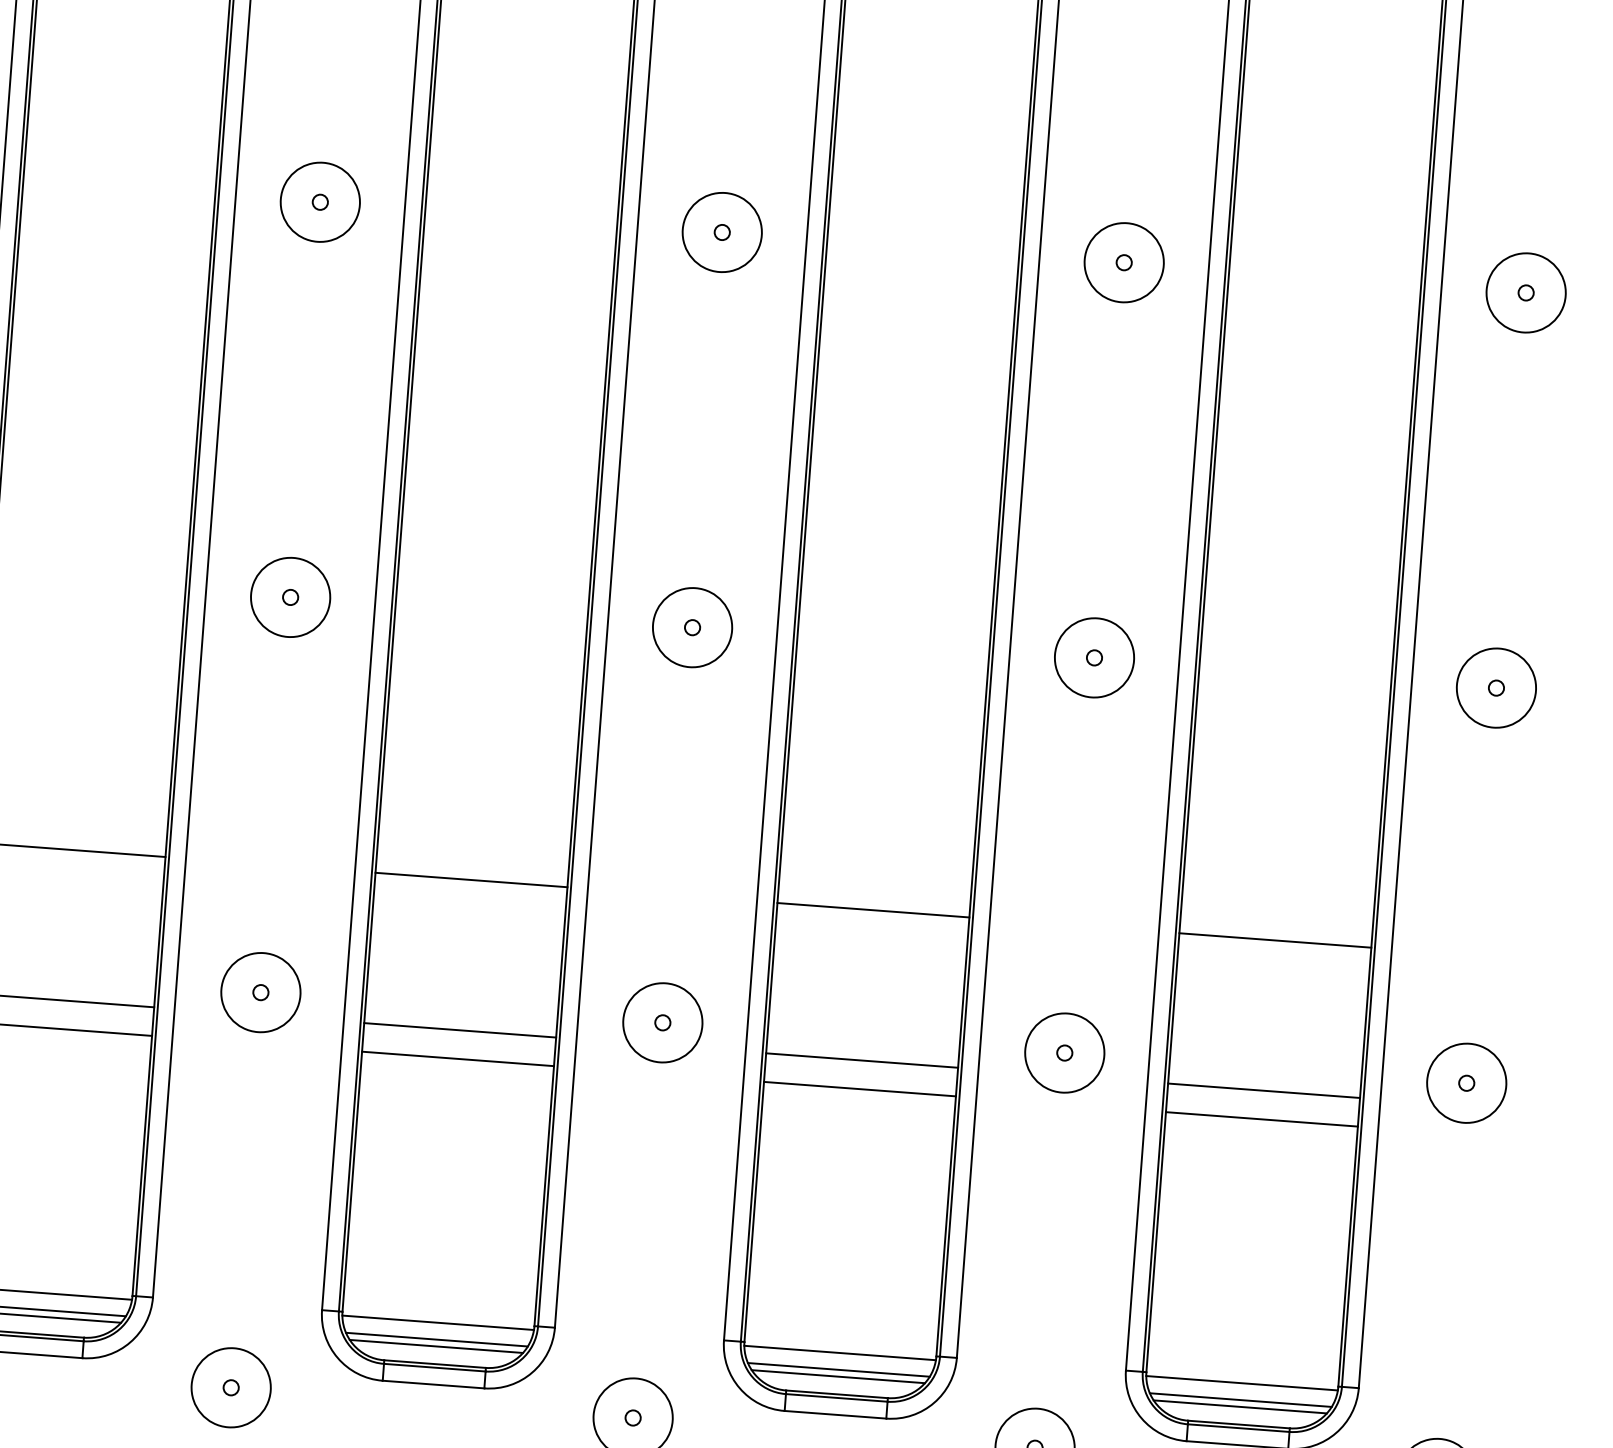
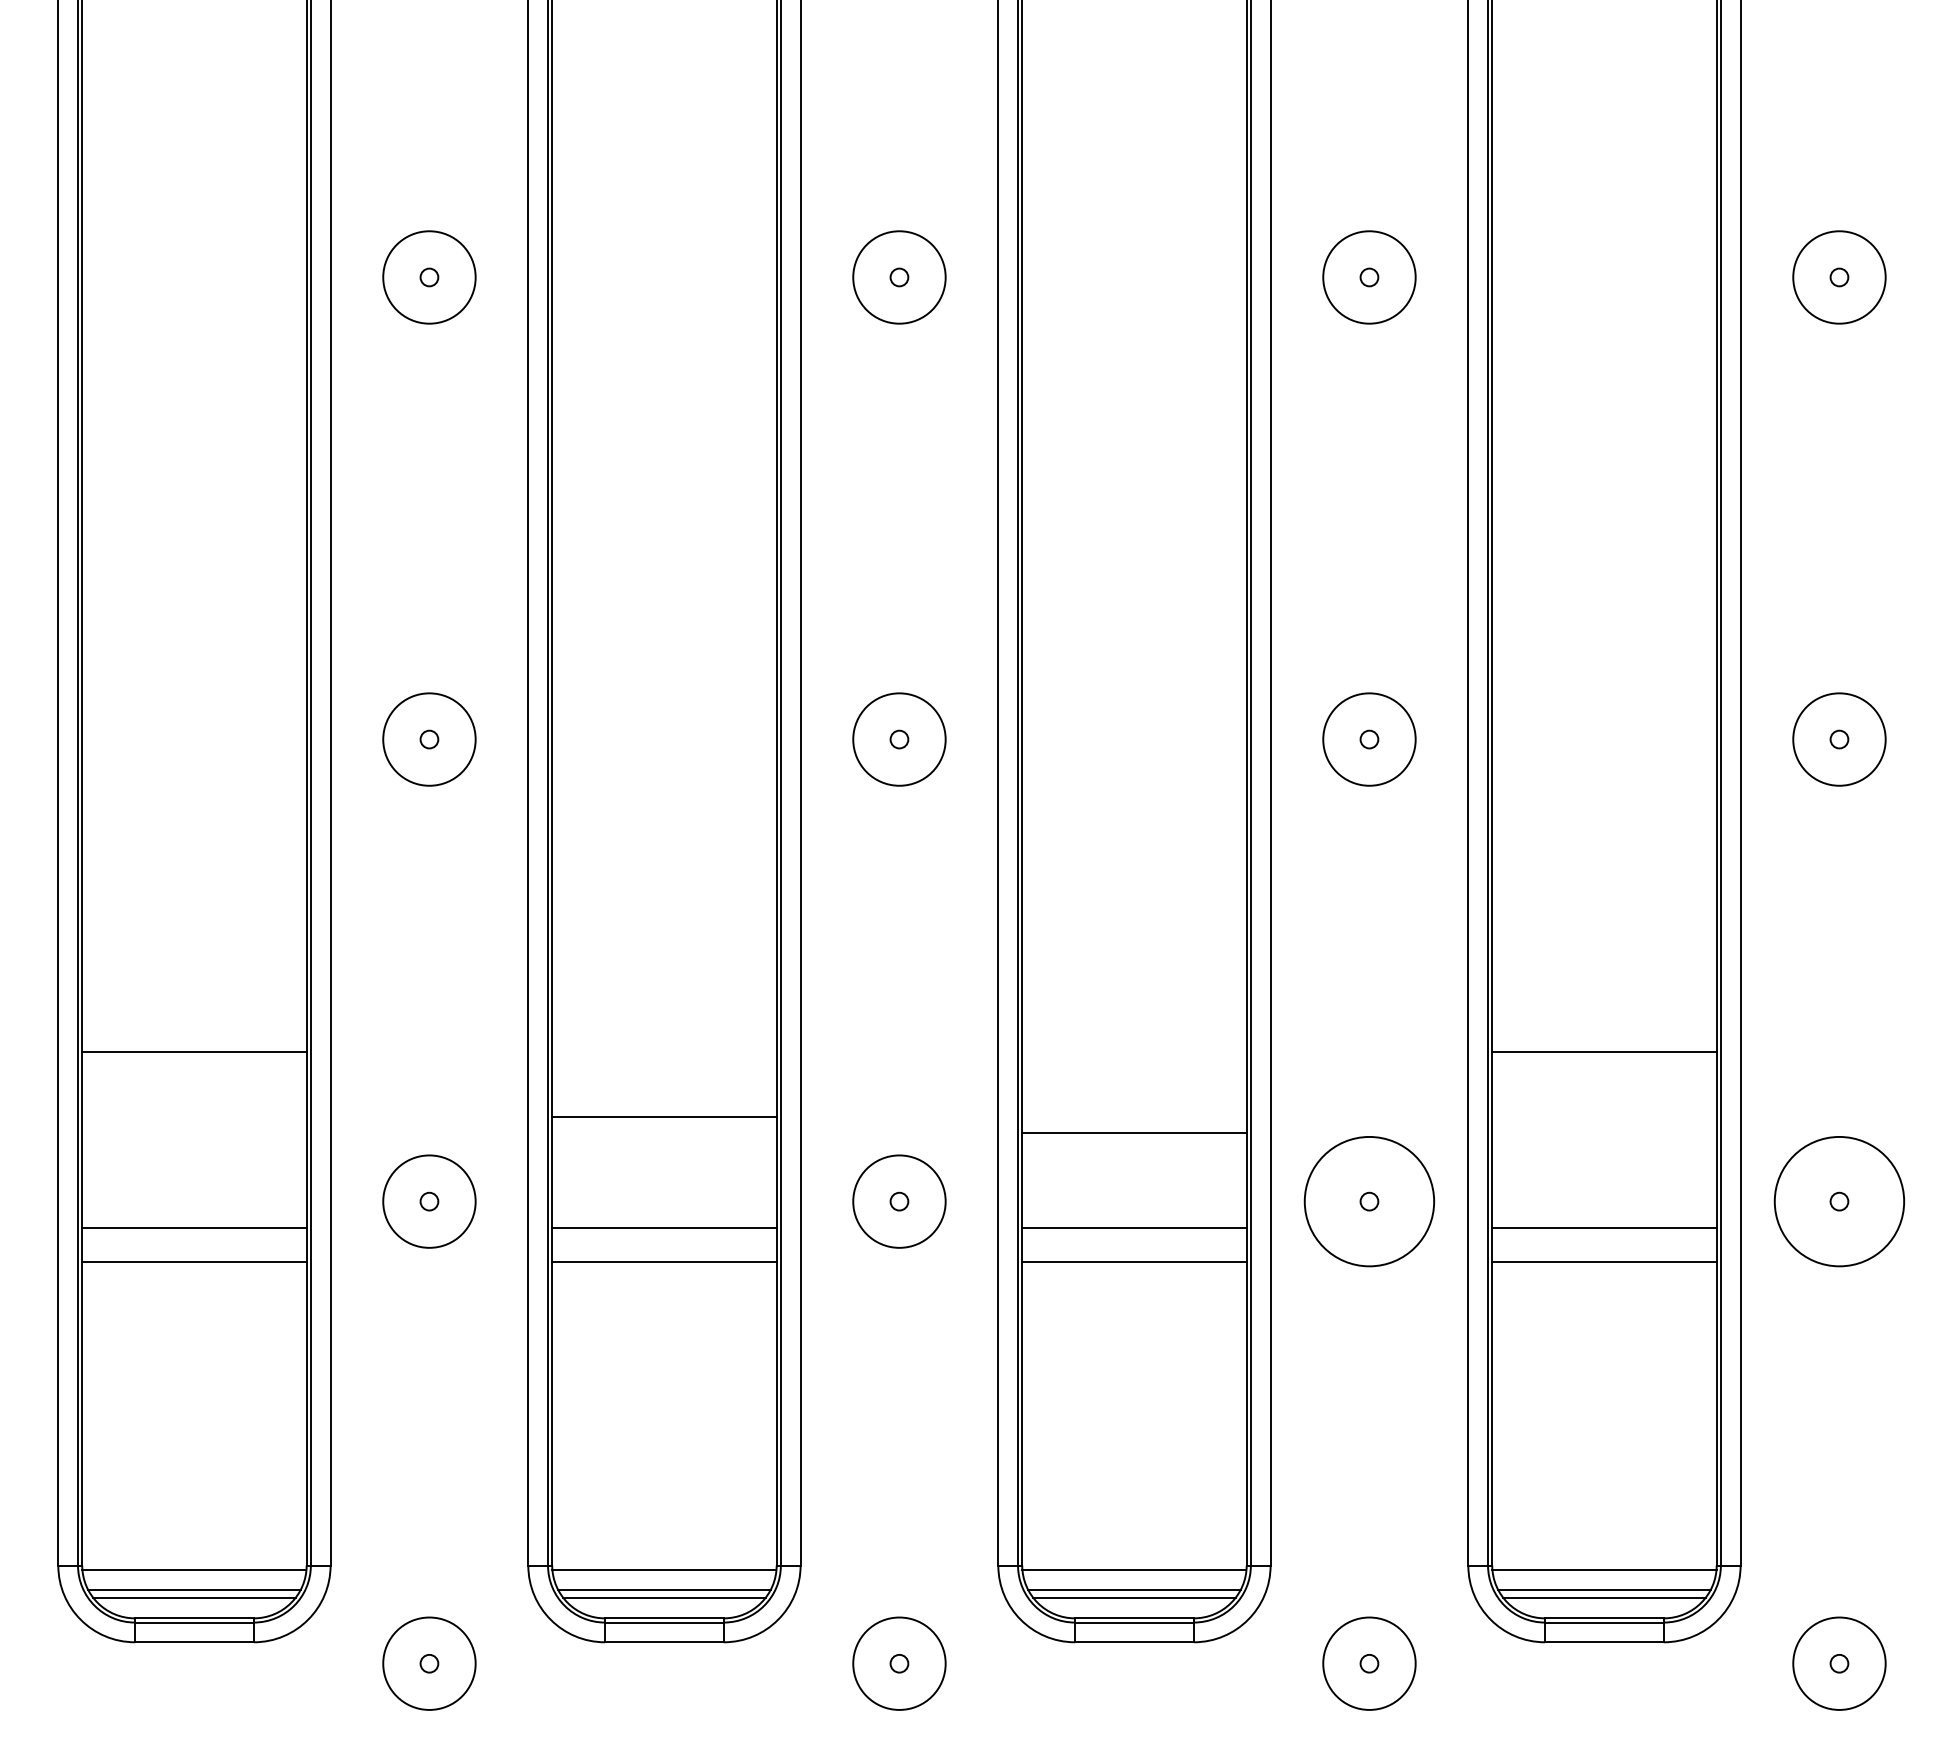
line: (471, 880) -> (664, 1117), moved
line: (873, 910) -> (1134, 1133), moved
circle: (1064, 1052) -> (1369, 1201), size x1.4
circle: (1466, 1083) -> (1839, 1201), size x1.4

